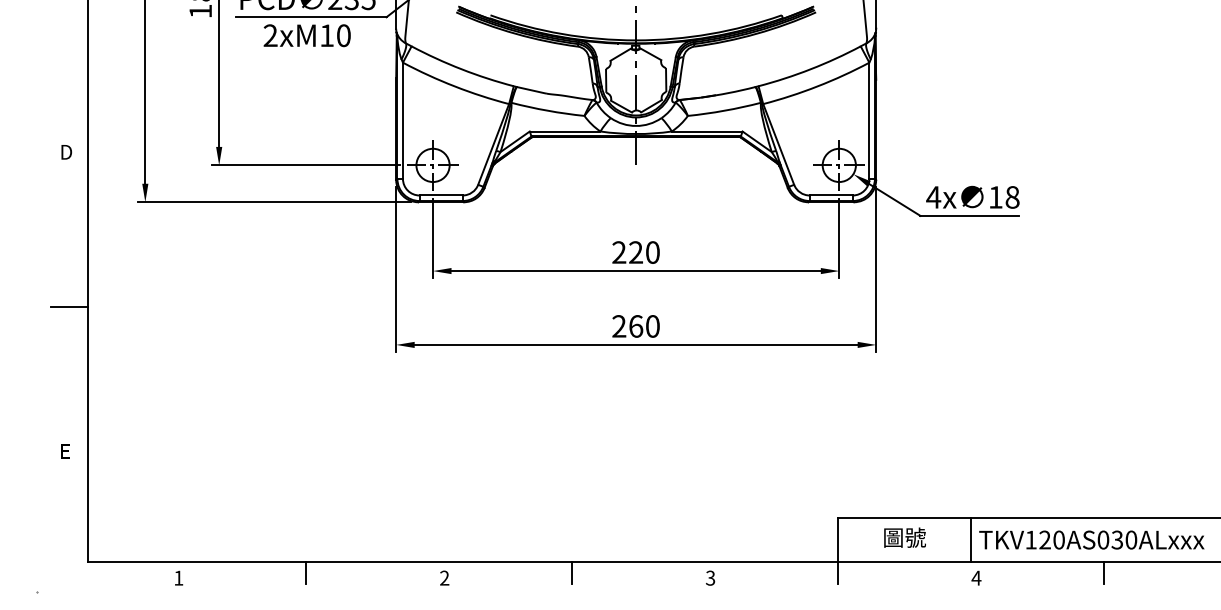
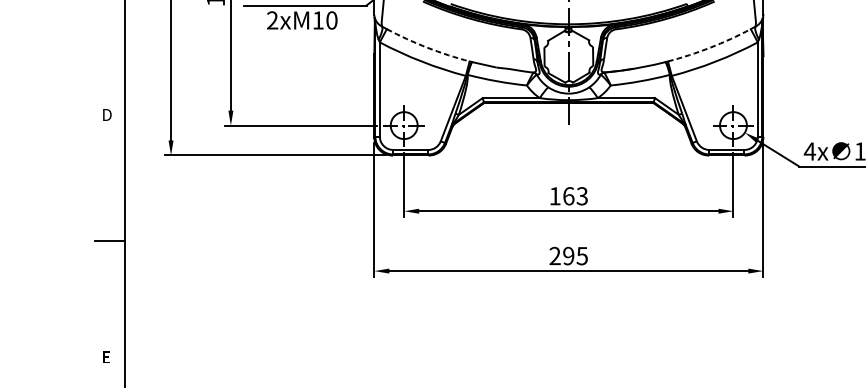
arc: (461, 69) -> (427, 47), solid -> dashed
arc: (810, 69) -> (710, 47), solid -> dashed
text: (635, 252) -> (568, 196), 220 -> 163
text: (644, 326) -> (575, 256), 260 -> 295

